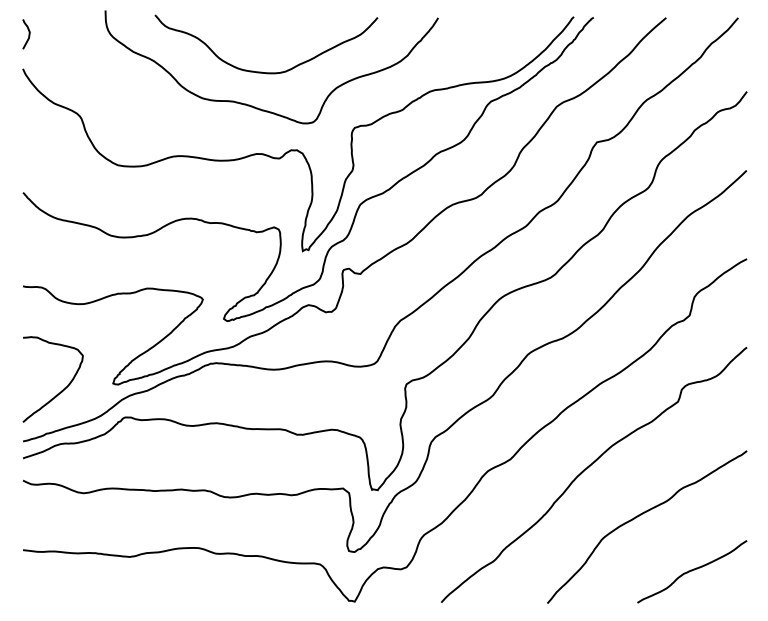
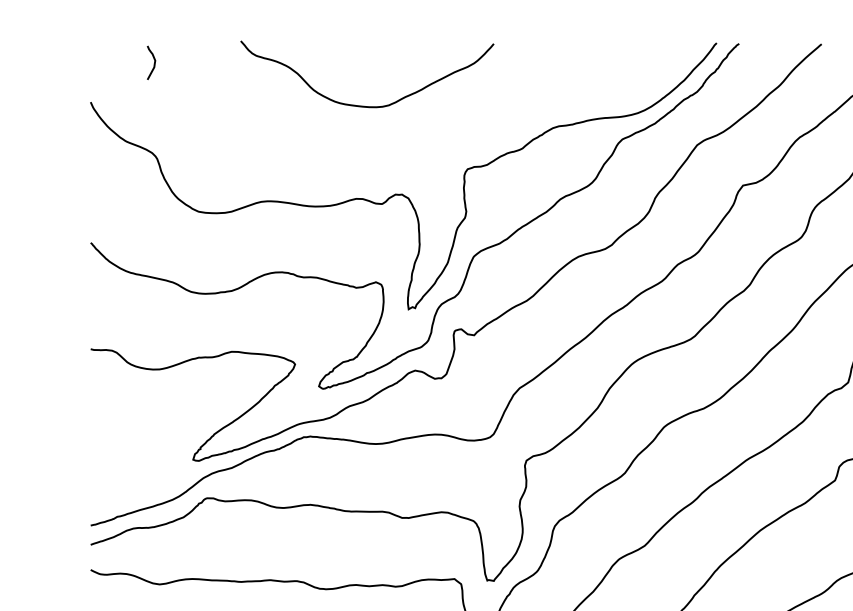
curve: (28, 34) -> (153, 63), moved
curve: (257, 107) -> (357, 146), removed
curve: (62, 389) -> (135, 466), removed

